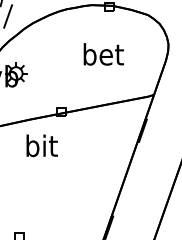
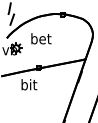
text: (103, 53) -> (41, 38), moved

